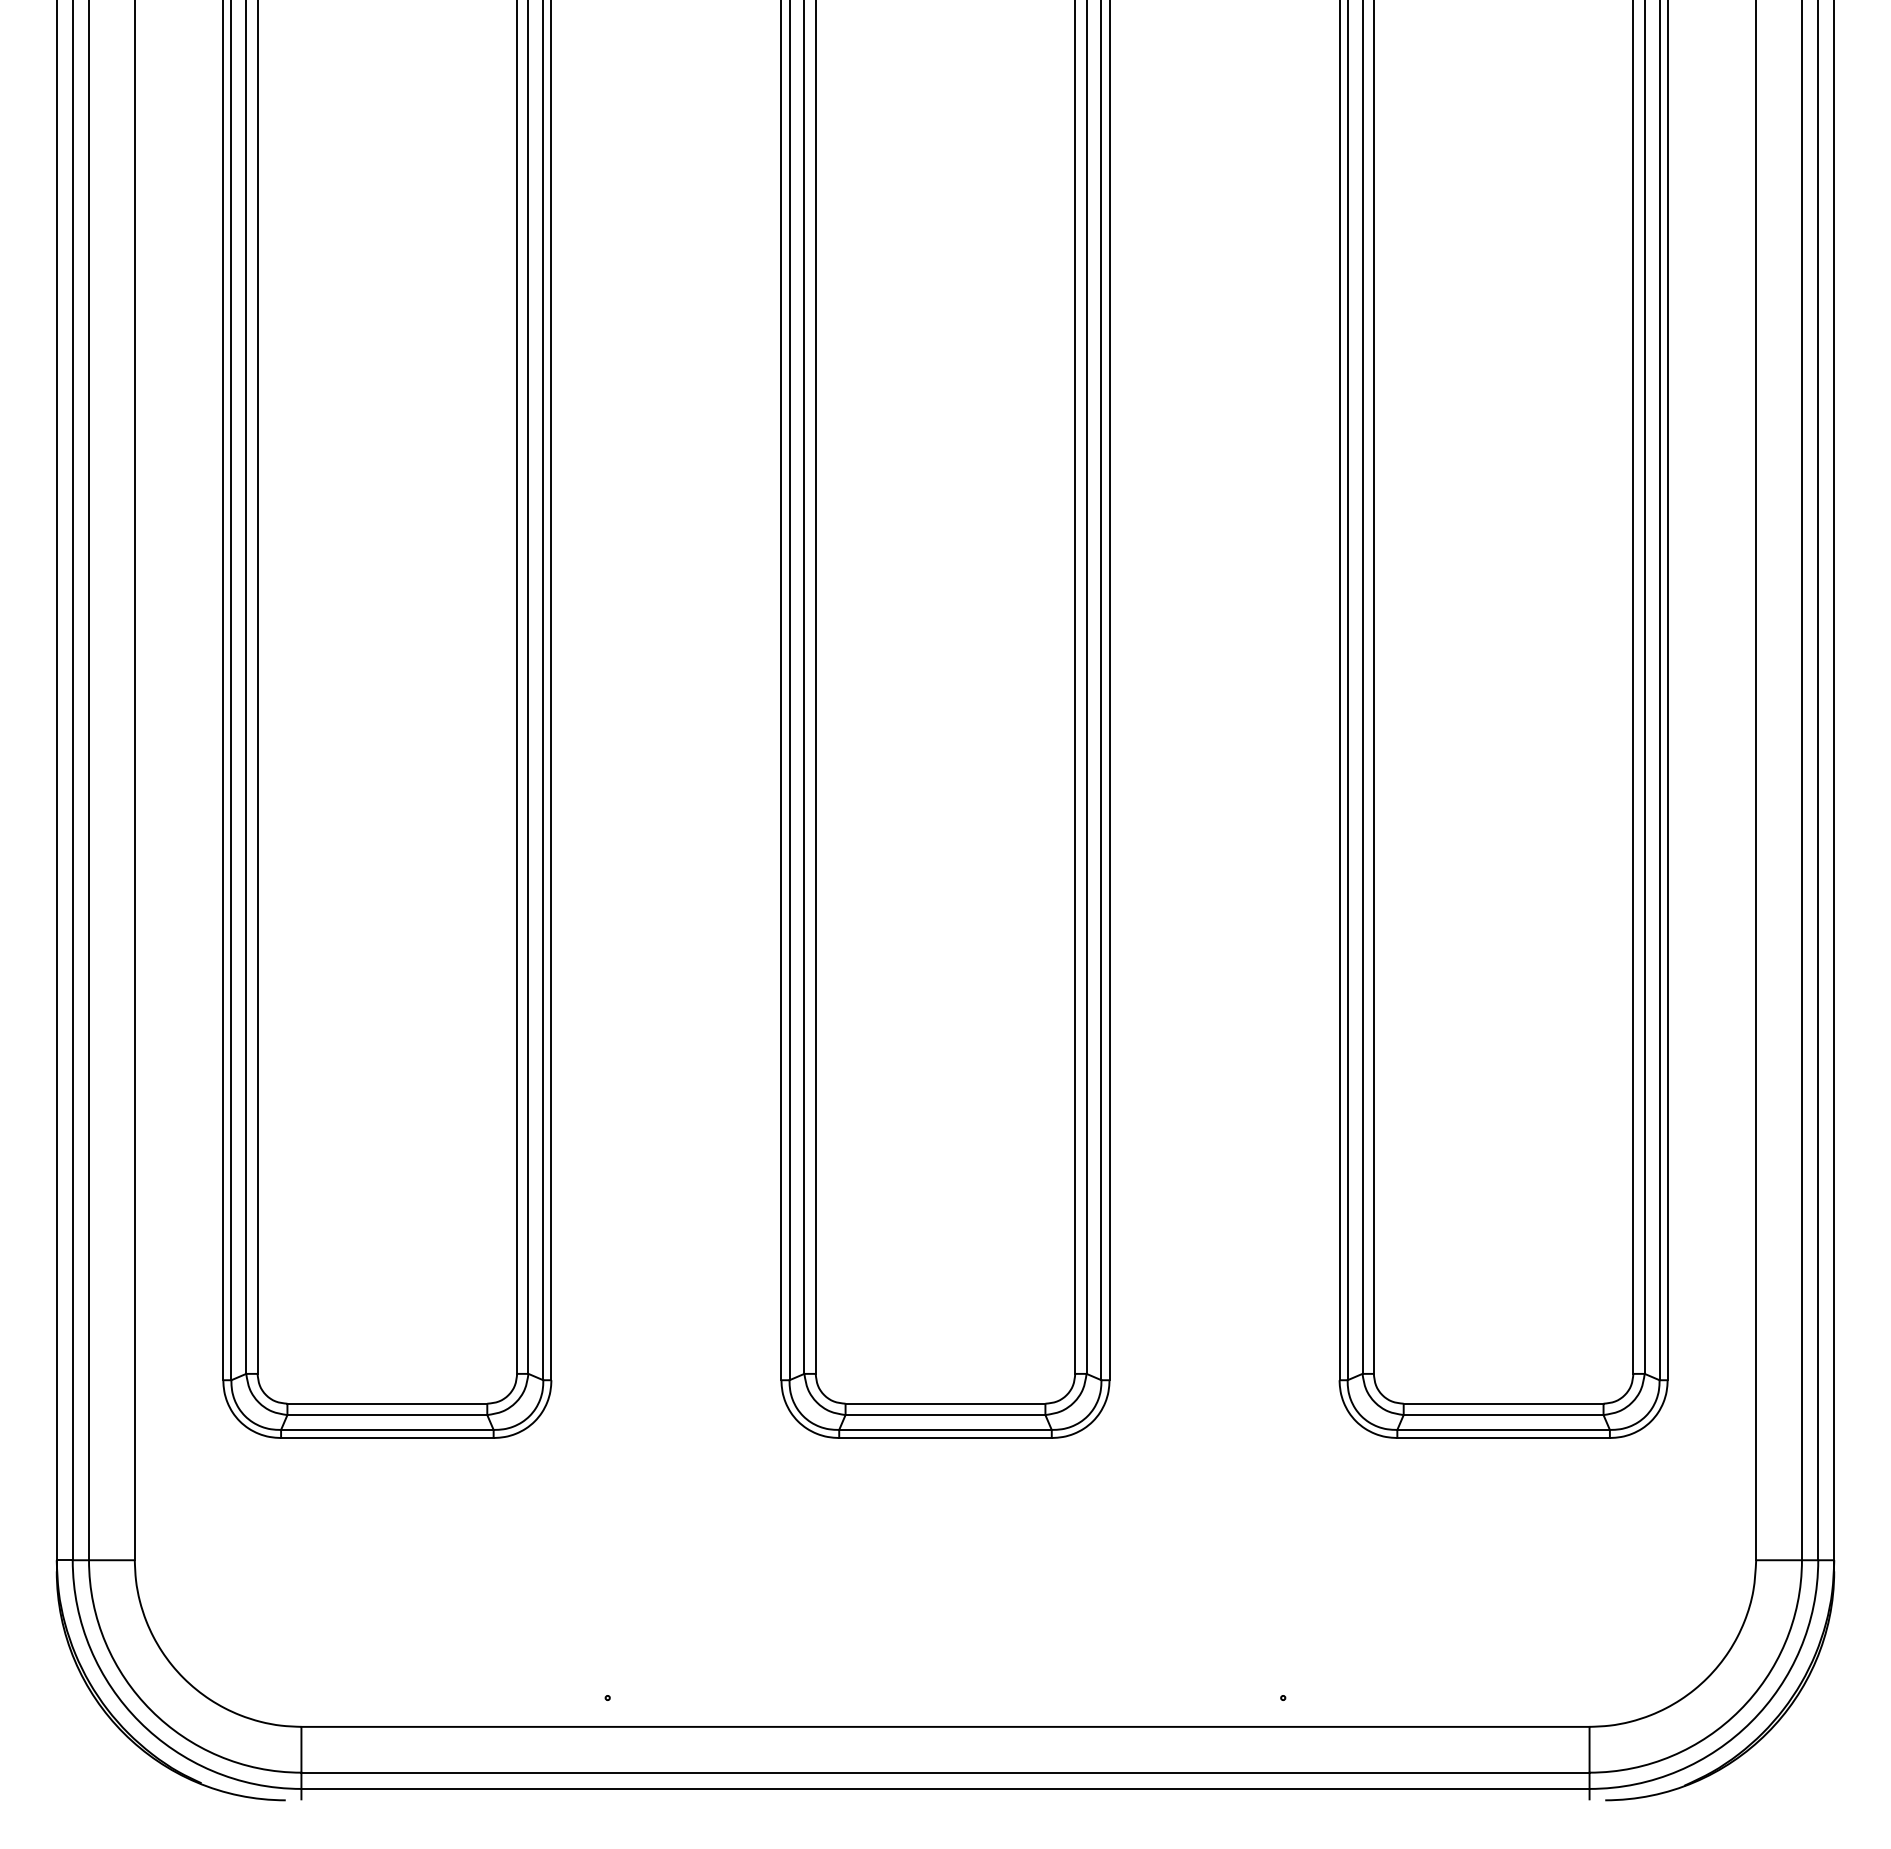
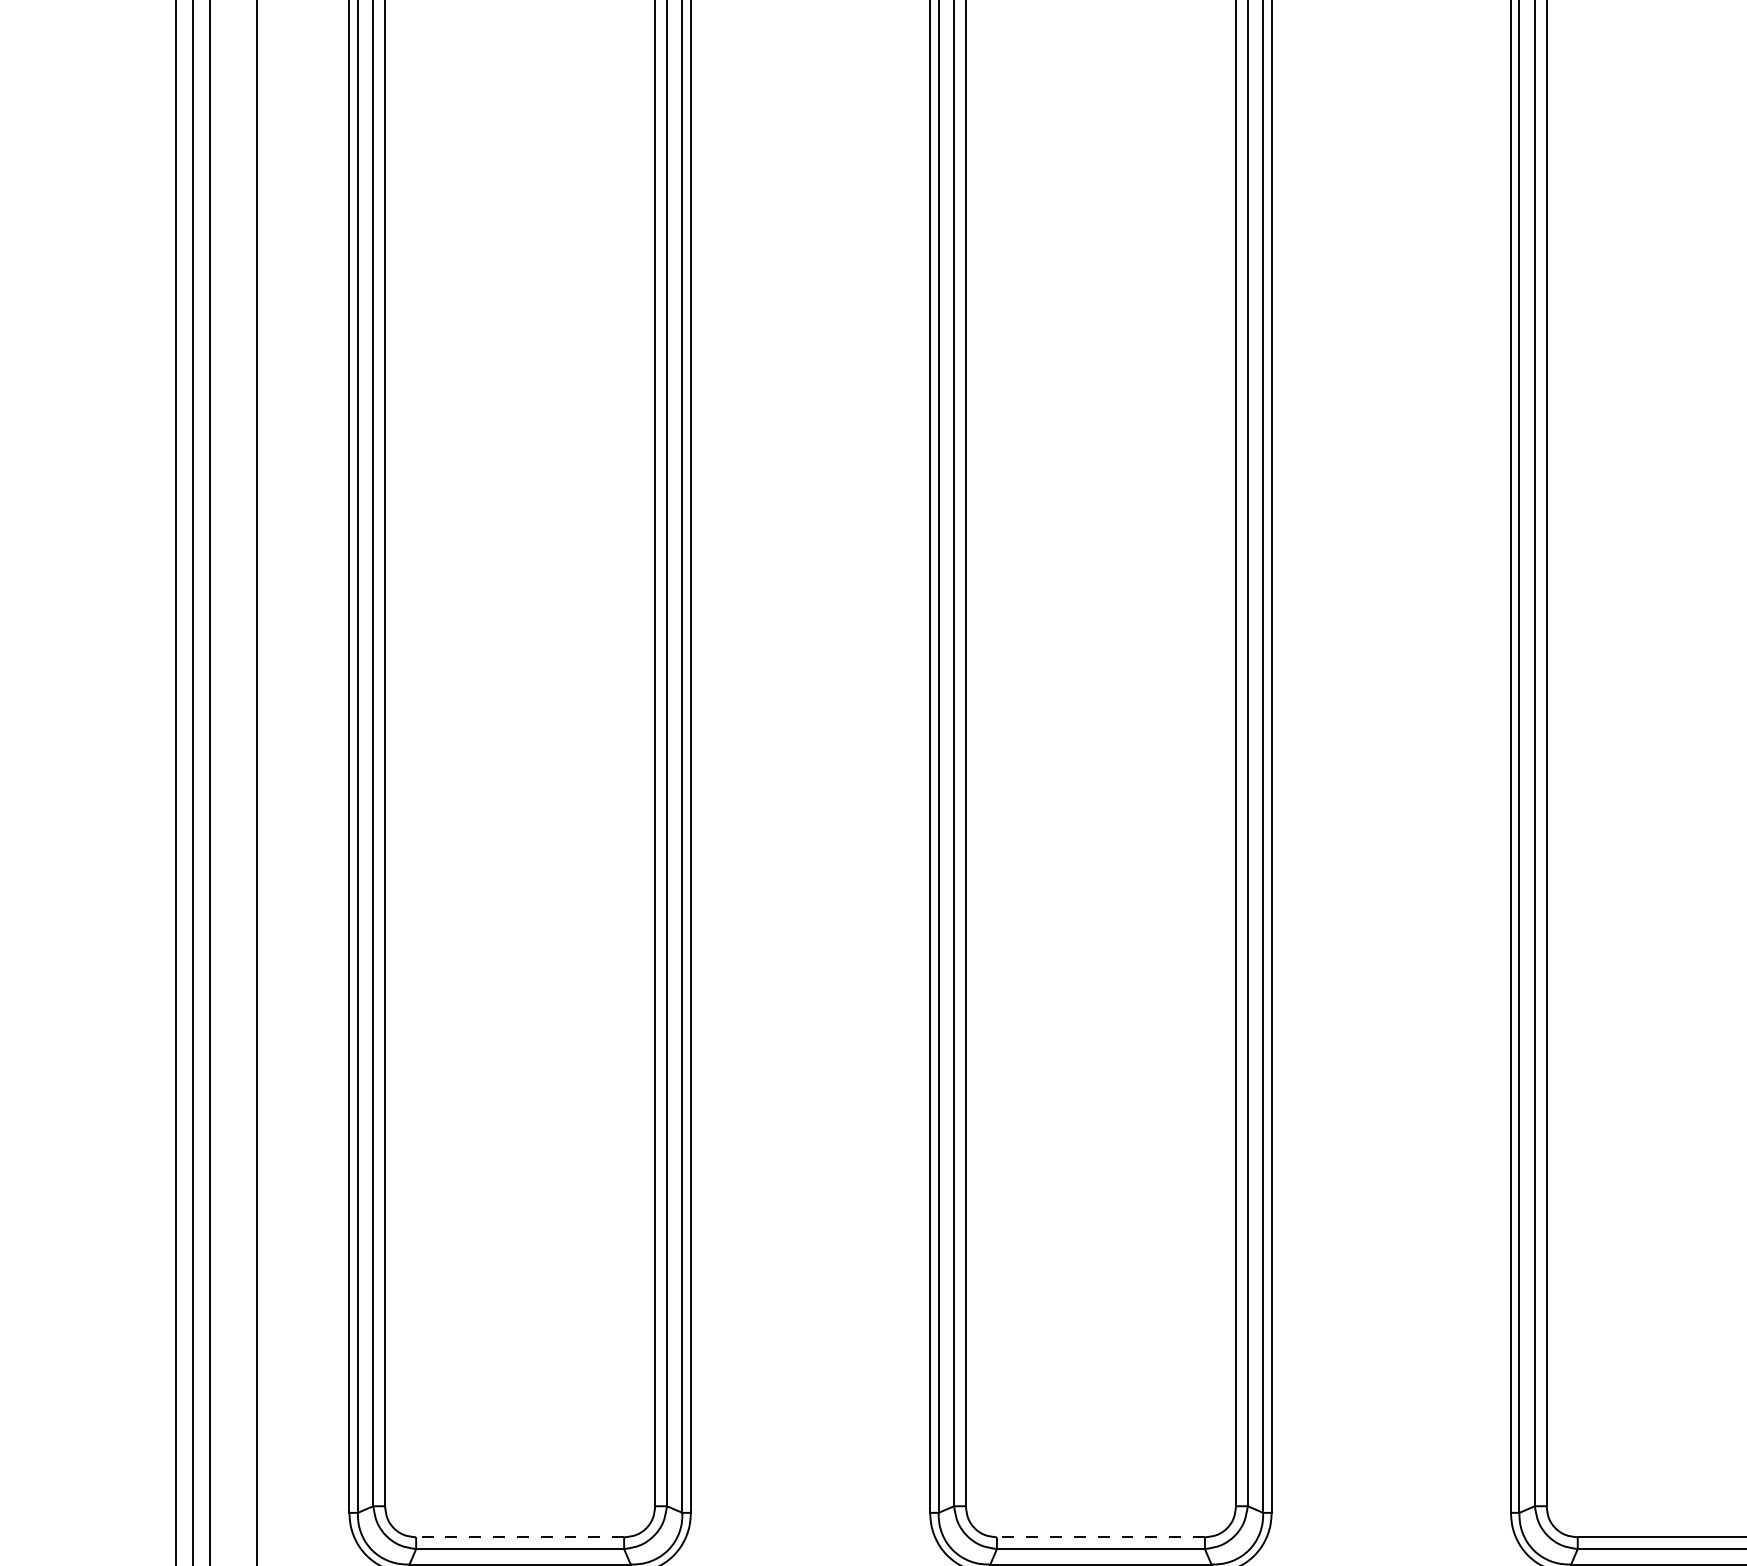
line: (387, 1403) -> (520, 1537), solid -> dashed
line: (945, 1403) -> (1100, 1537), solid -> dashed

